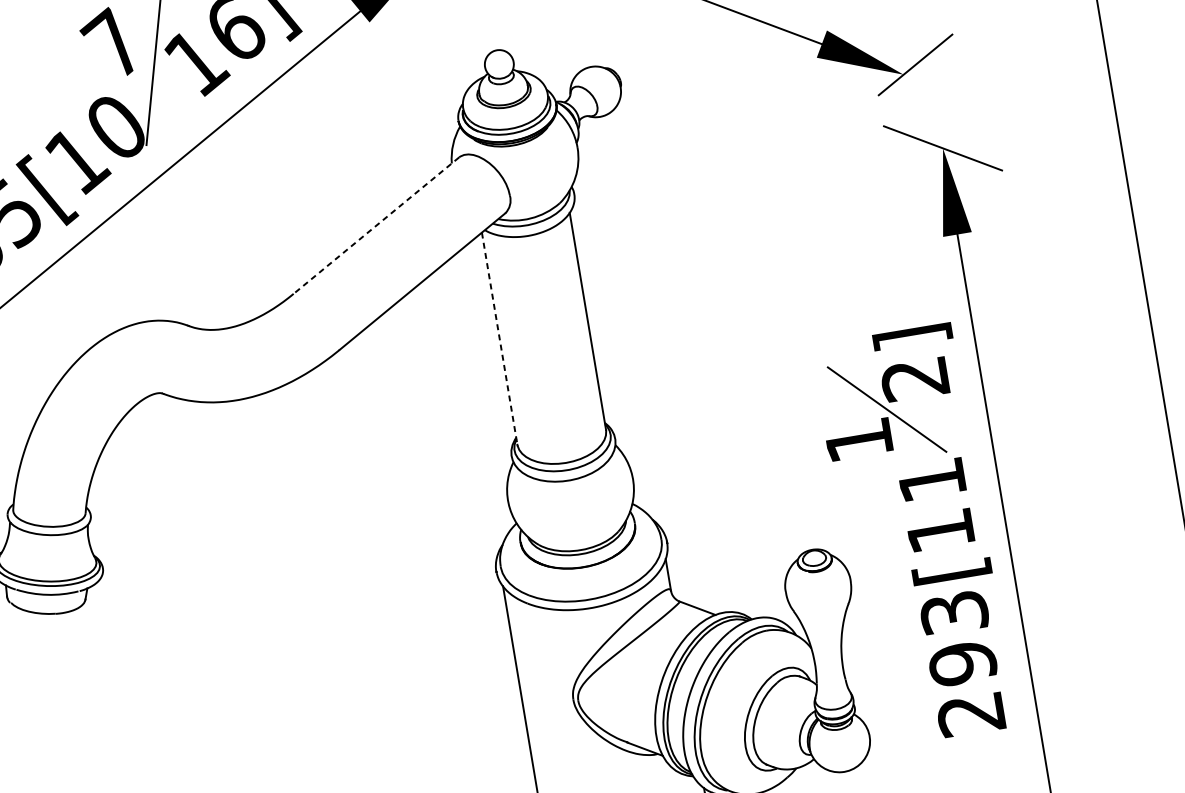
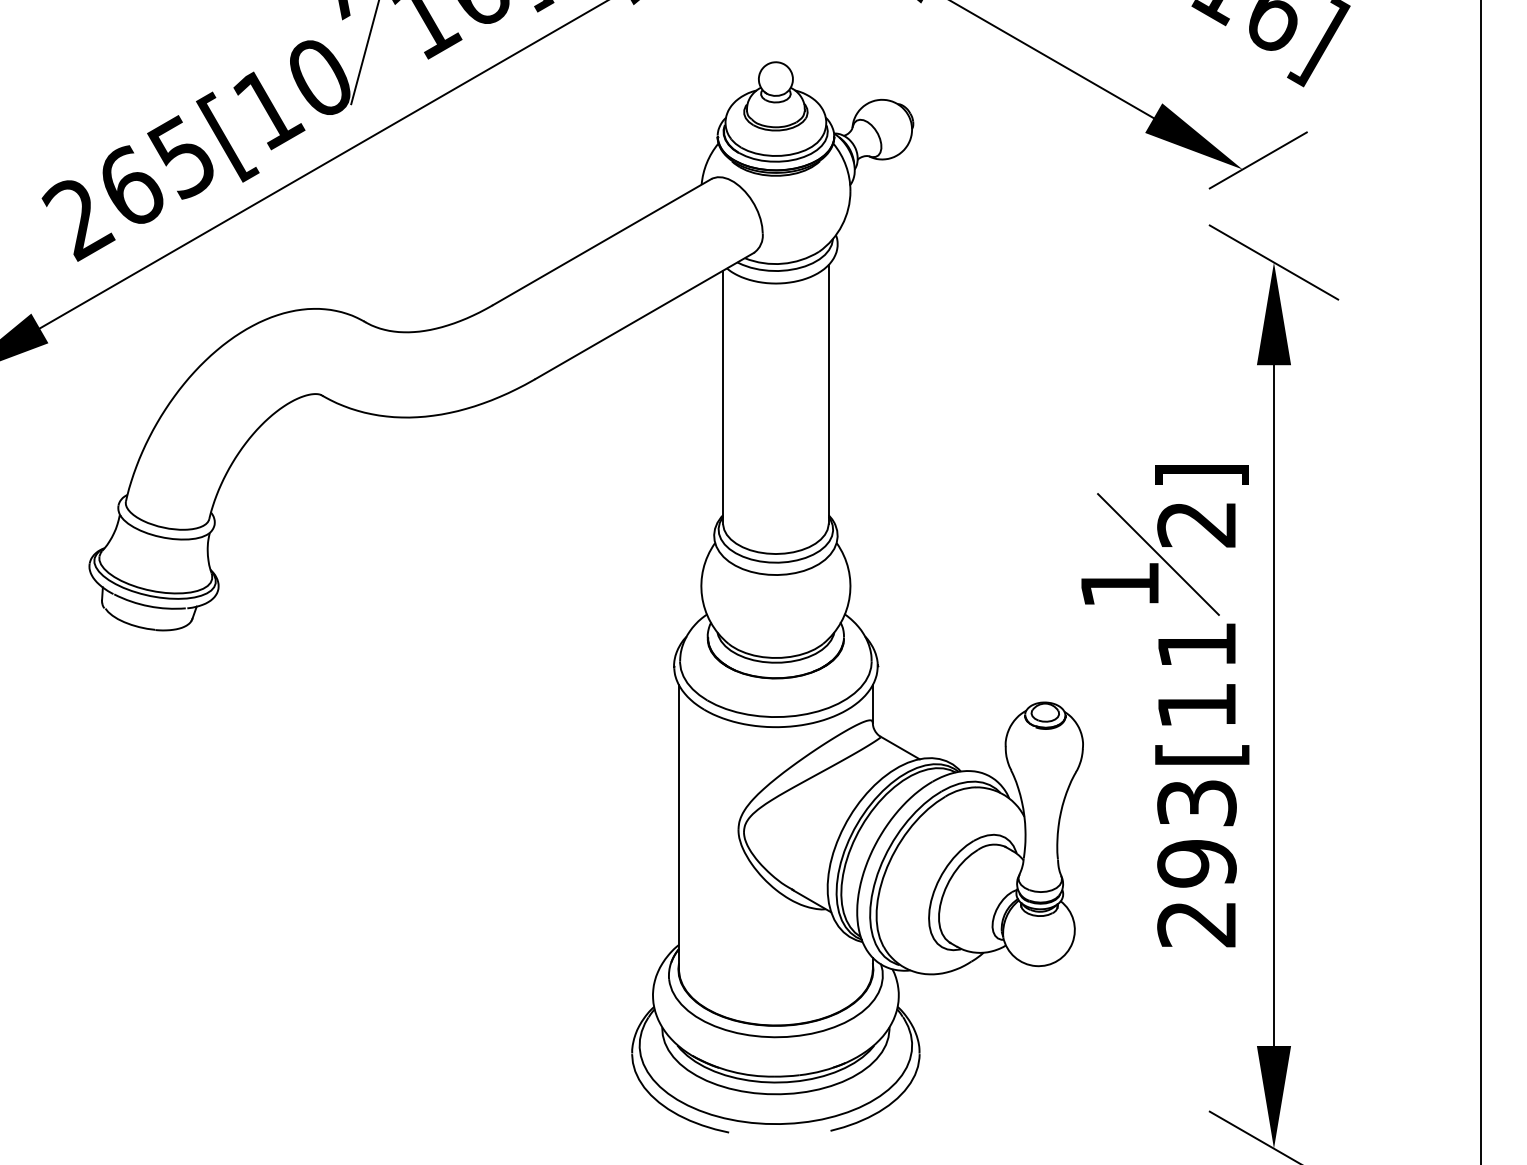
line: (375, 226) -> (601, 242), dashed -> solid
line: (500, 338) -> (723, 397), dashed -> solid

